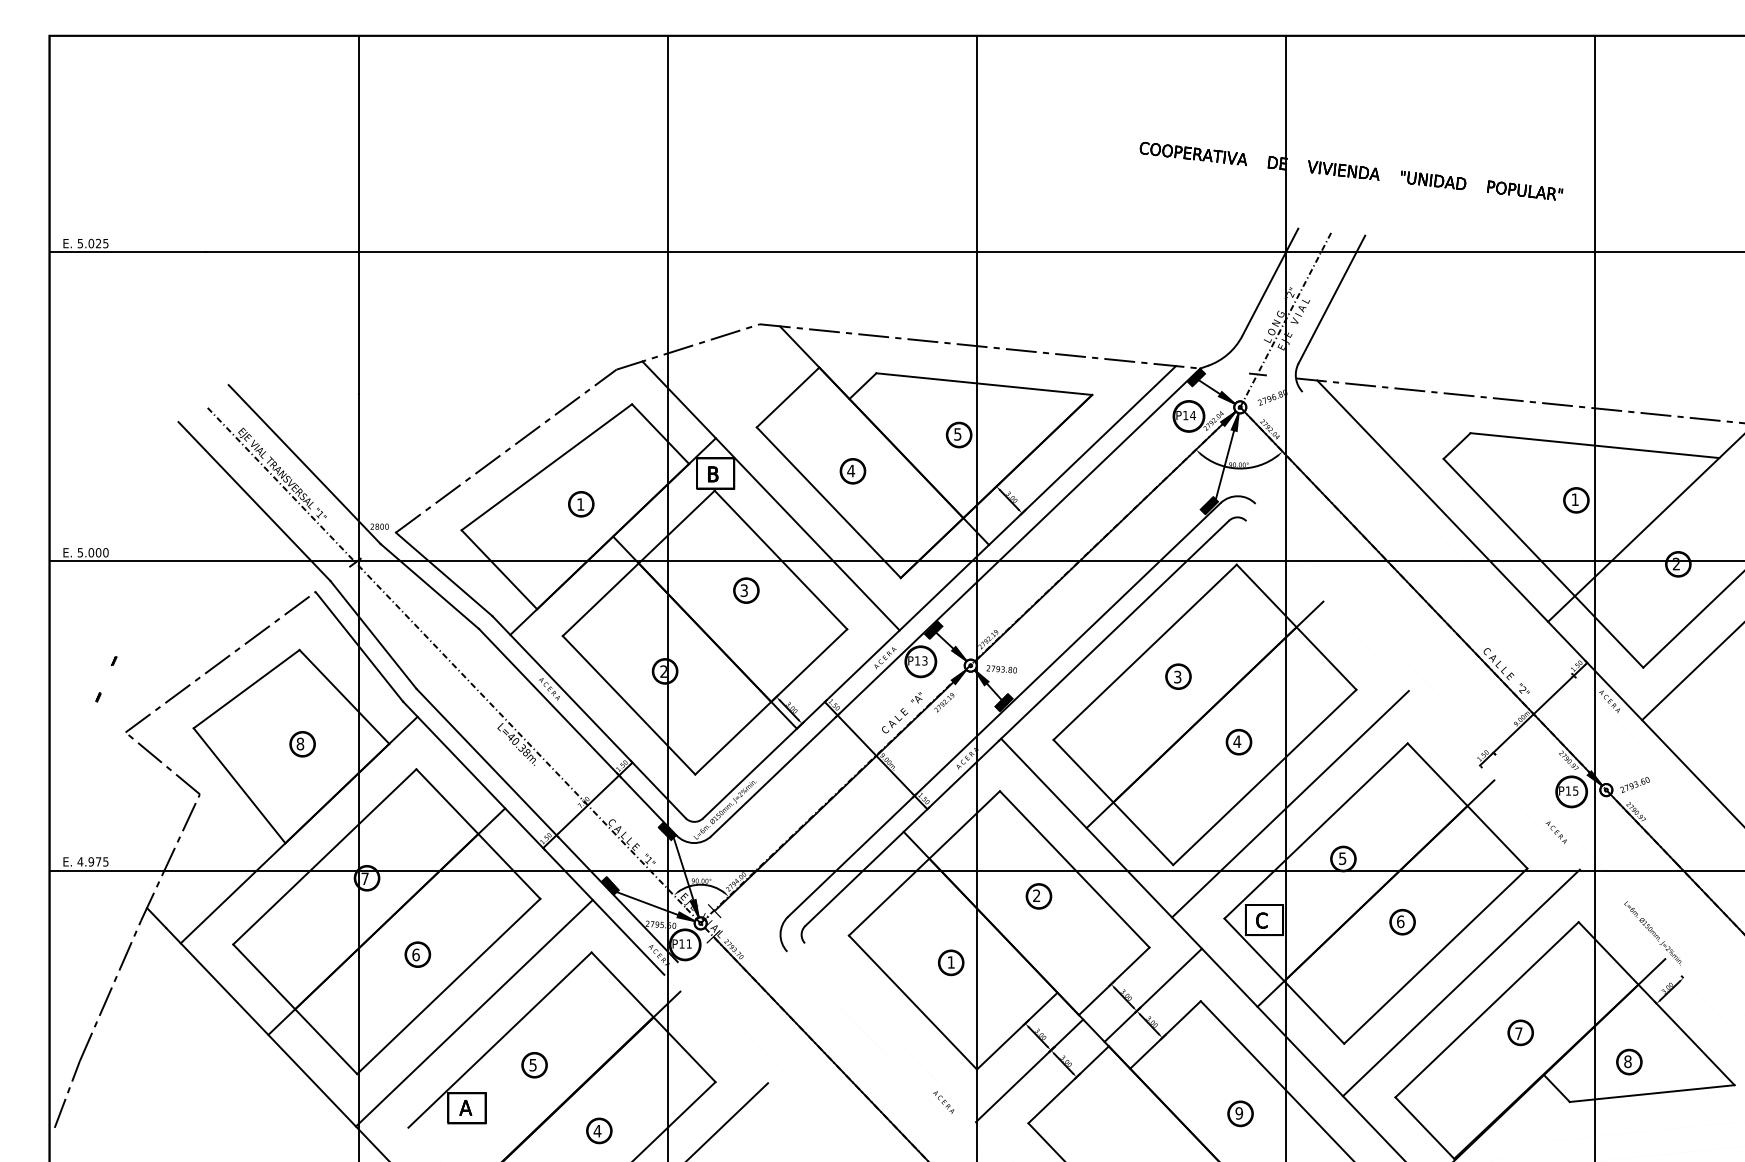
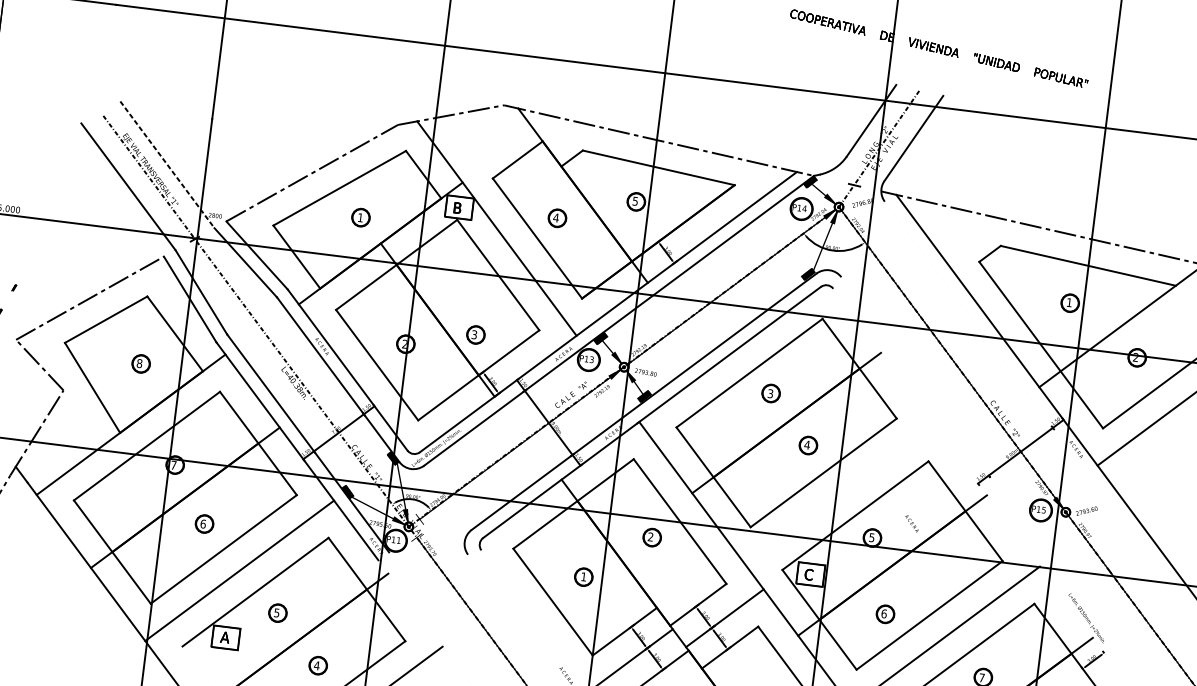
line: (304, 464) -> (167, 164), solid -> dashed
part: (746, 590) -> (476, 334), moved
line: (1290, 803) -> (839, 493), removed
text: (1555, 832) -> (911, 523), moved
part: (1402, 922) -> (885, 614), moved

